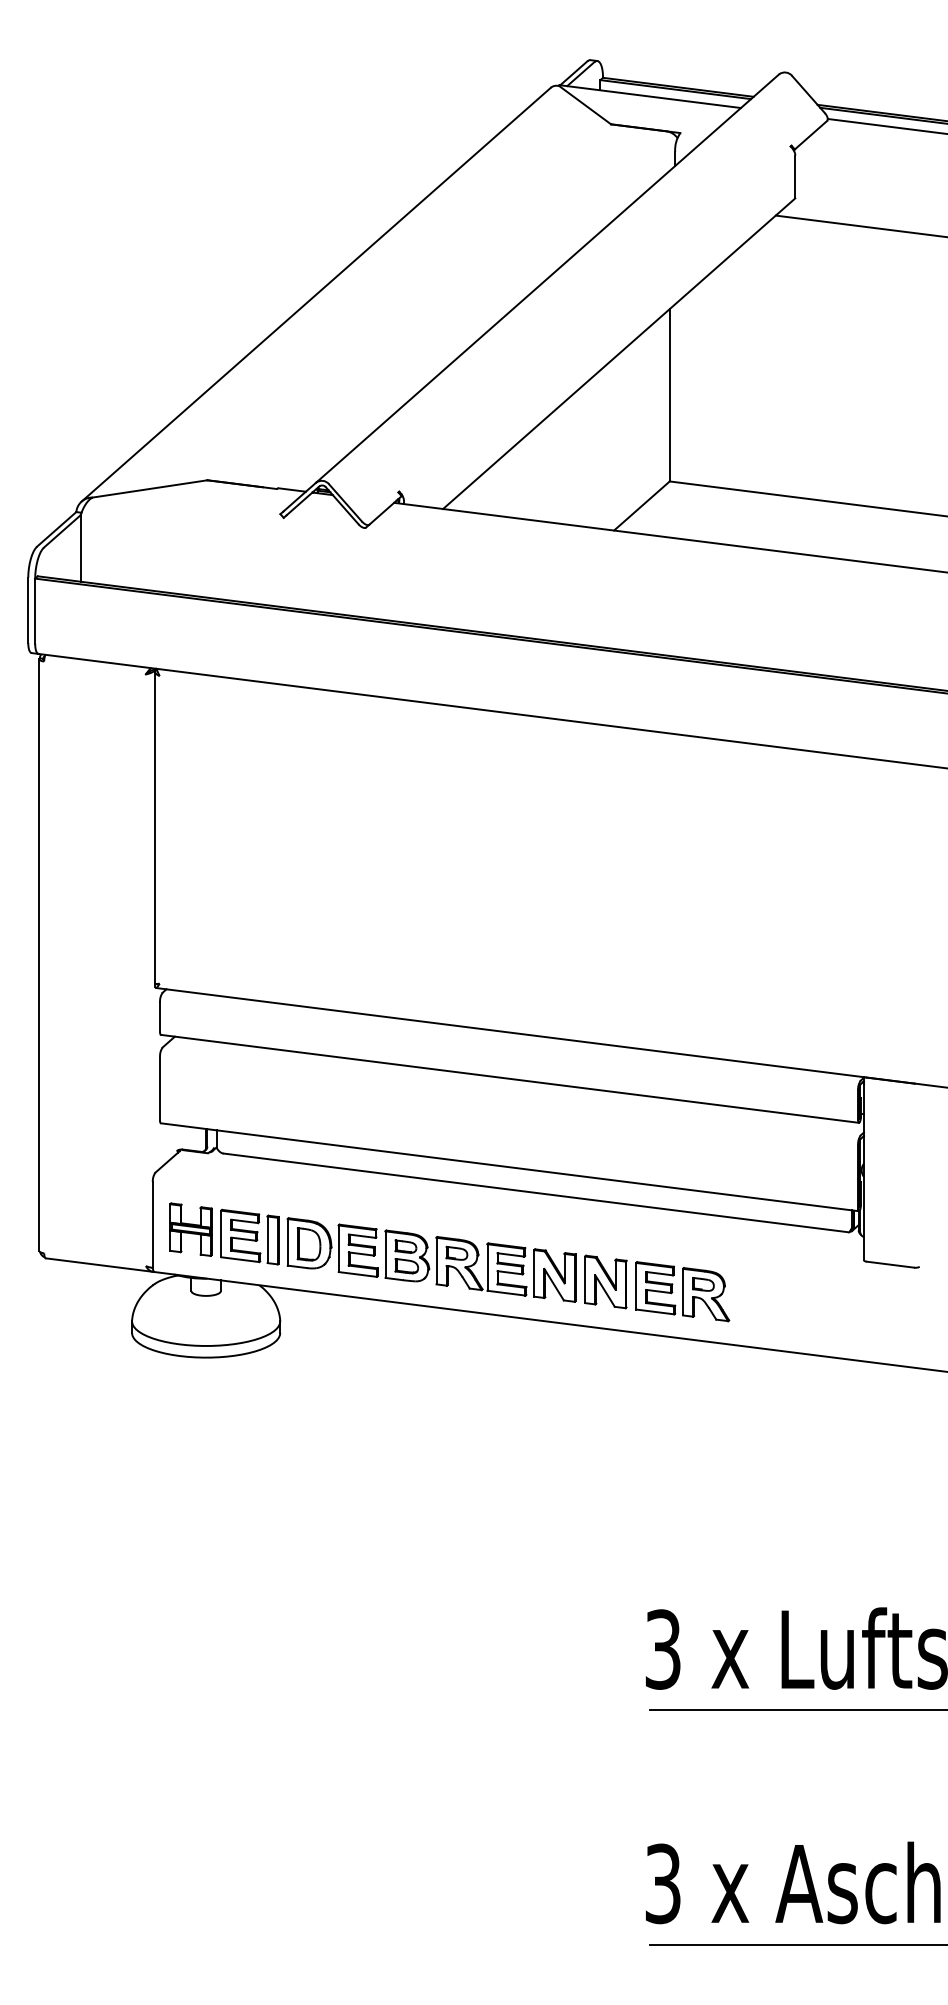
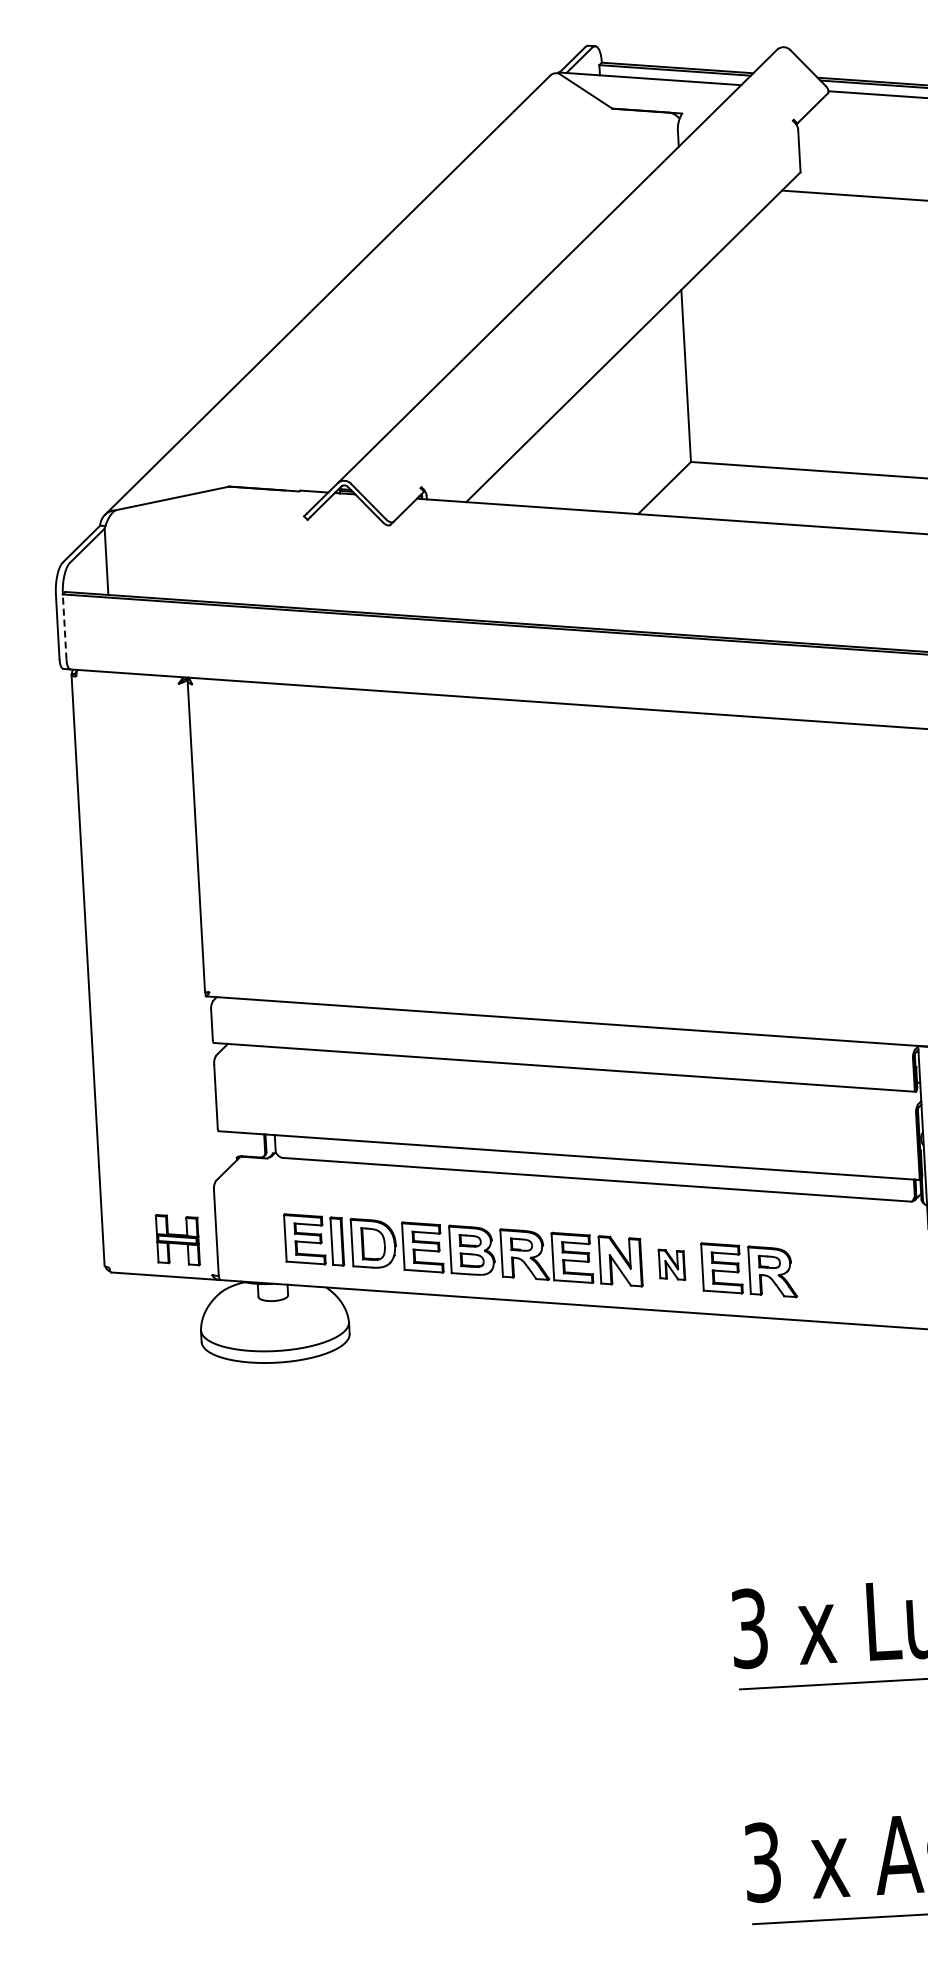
line: (35, 611) -> (64, 627), solid -> dashed
part: (190, 1229) -> (177, 1239), moved
part: (605, 1281) -> (671, 1264), size x0.6

